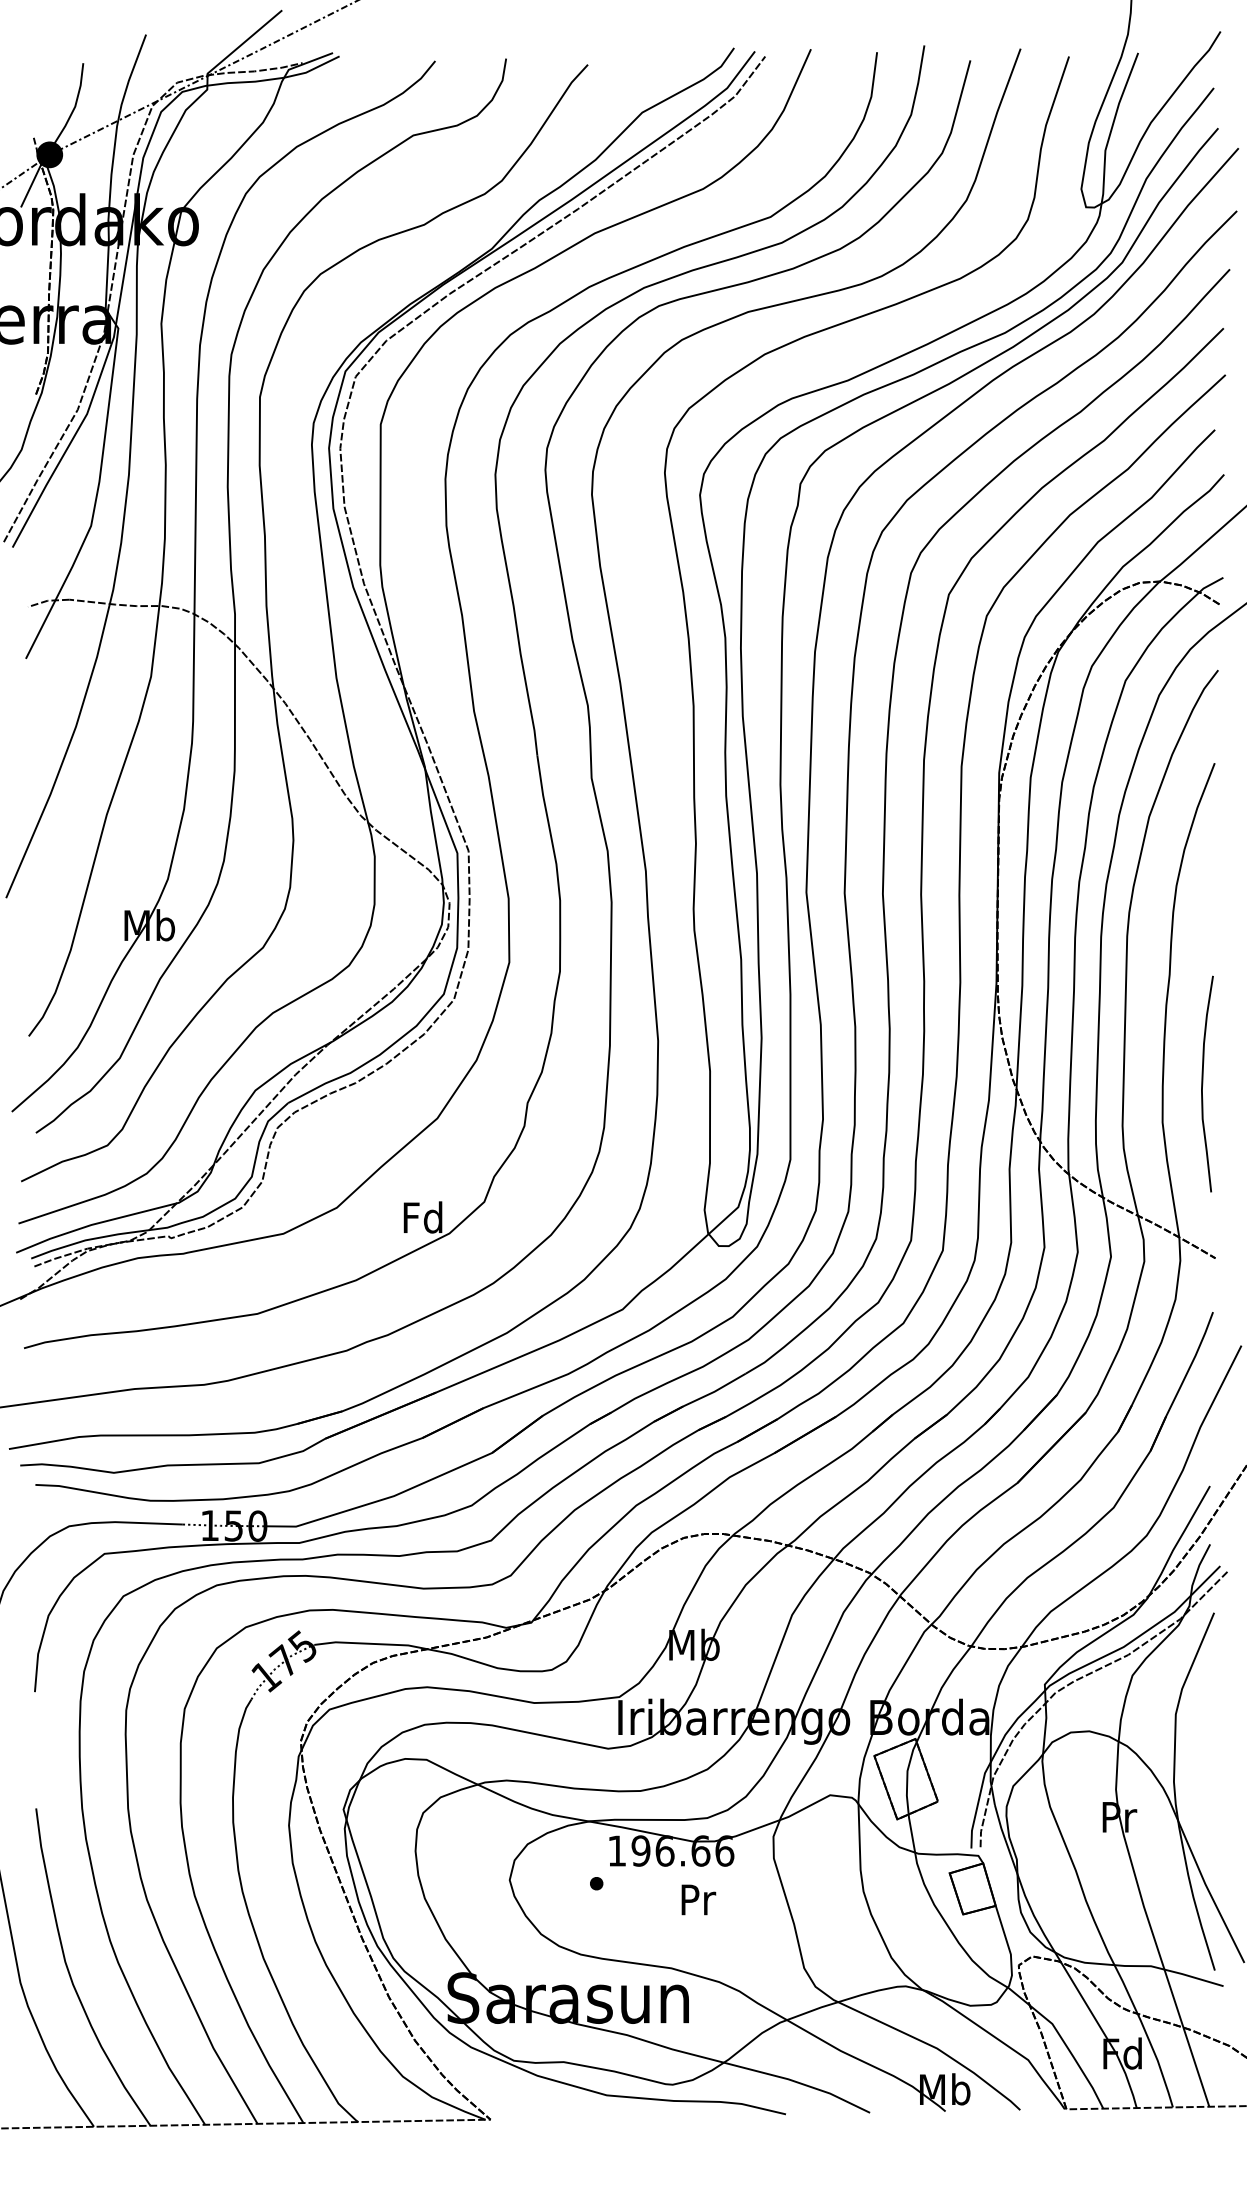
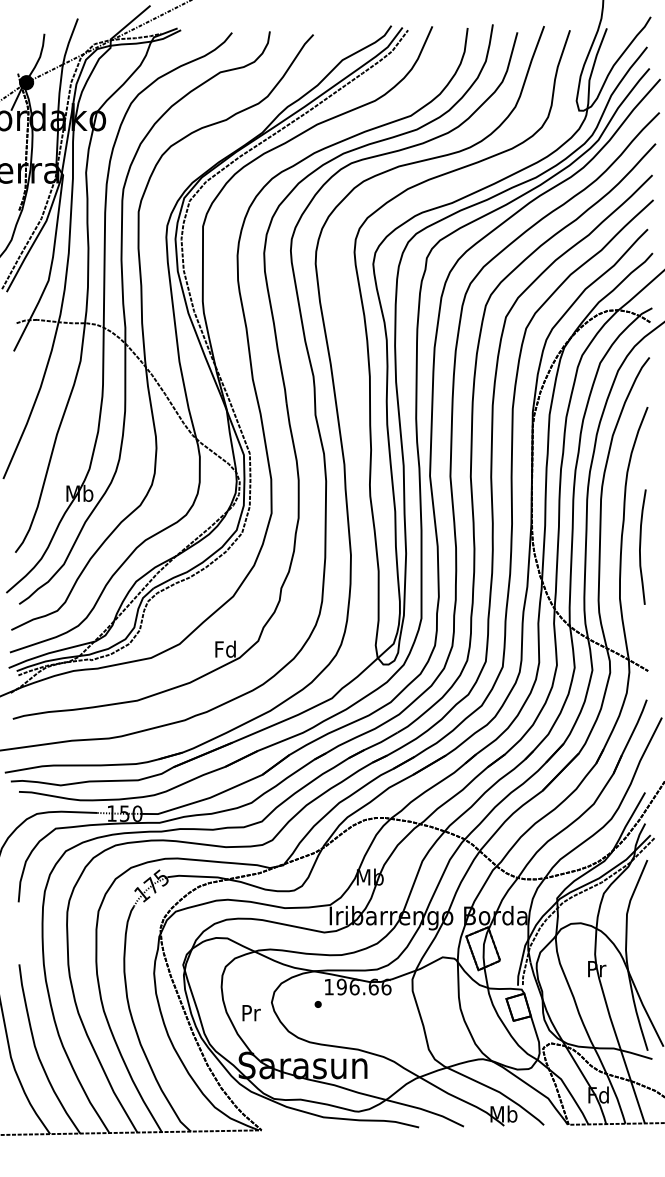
curve: (1203, 1082) -> (640, 546), moved
text: (698, 1900) -> (251, 1013), moved

